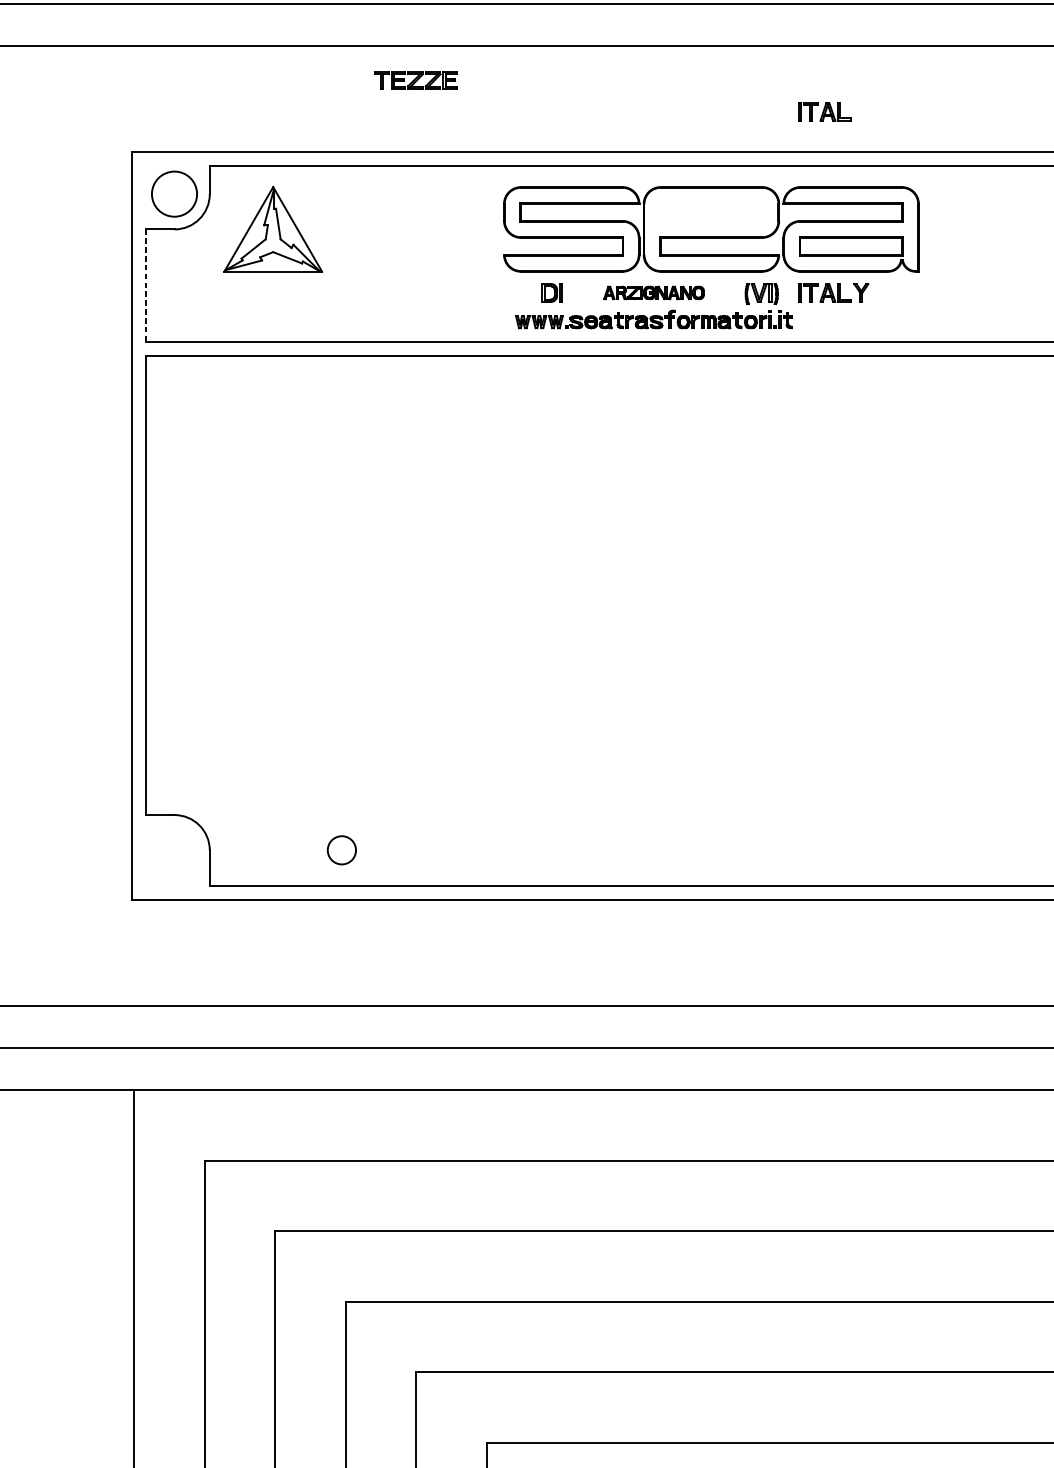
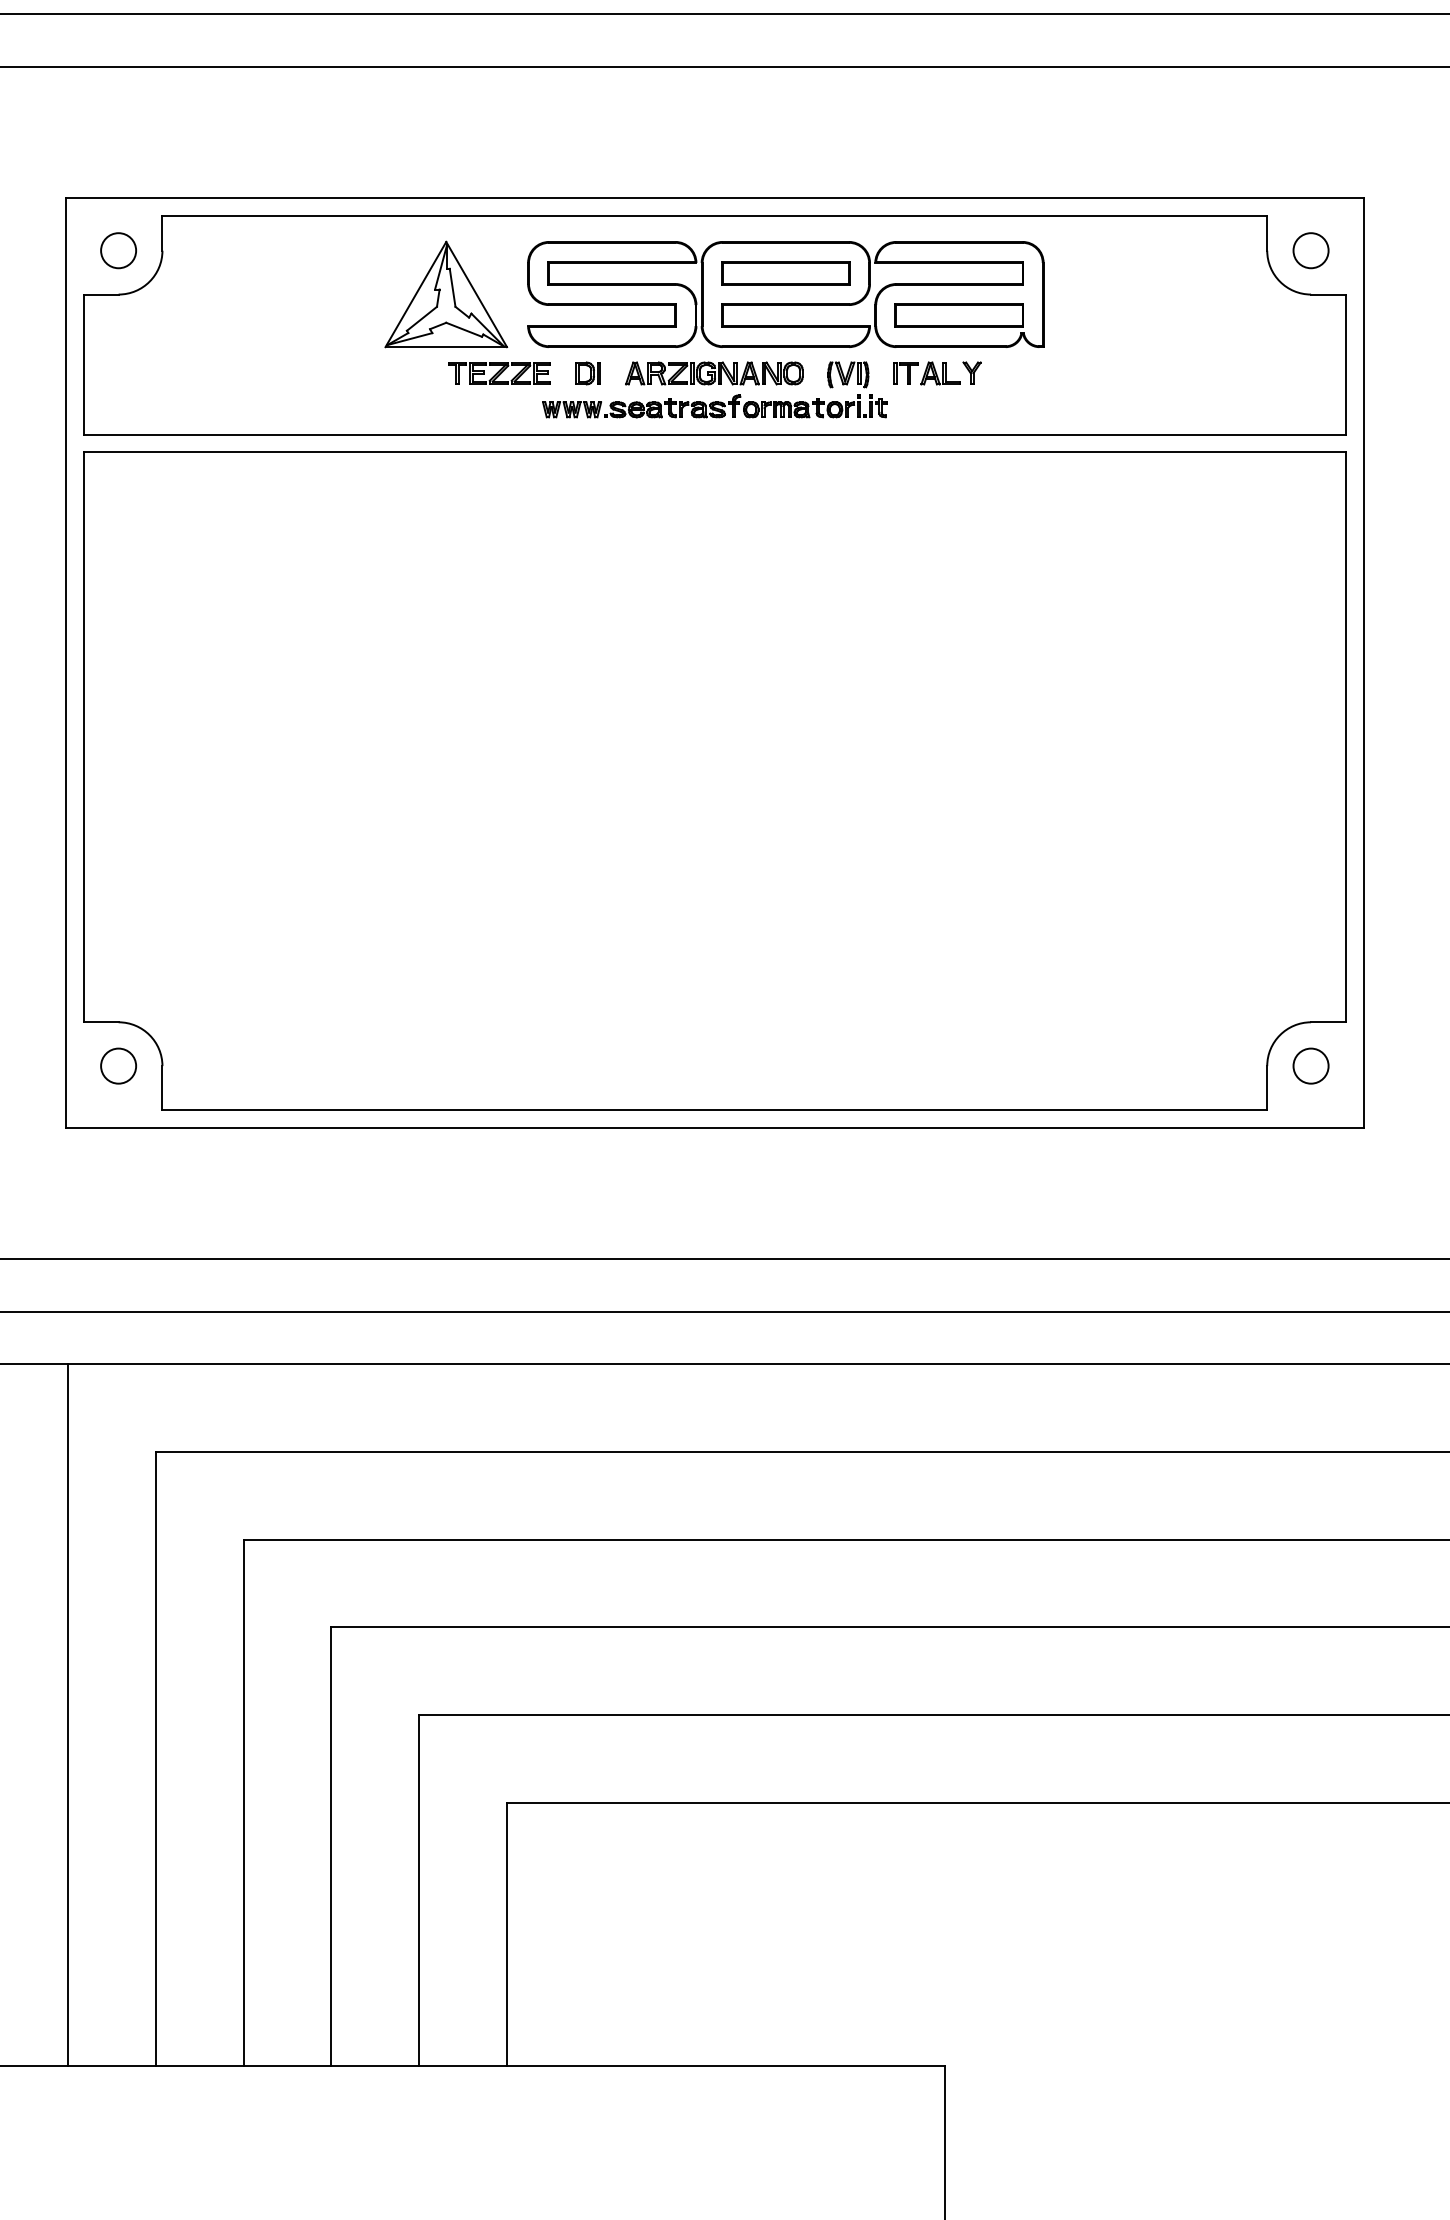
part: (415, 80) -> (499, 373), moved
part: (824, 111) -> (926, 148), removed
circle: (174, 193) -> (118, 250), size x0.62
part: (711, 212) -> (785, 273), added
part: (273, 229) -> (446, 294), moved
line: (146, 286) -> (83, 365), dashed -> solid
part: (654, 292) -> (714, 373), size x1.43
circle: (341, 849) -> (118, 1065), moved

